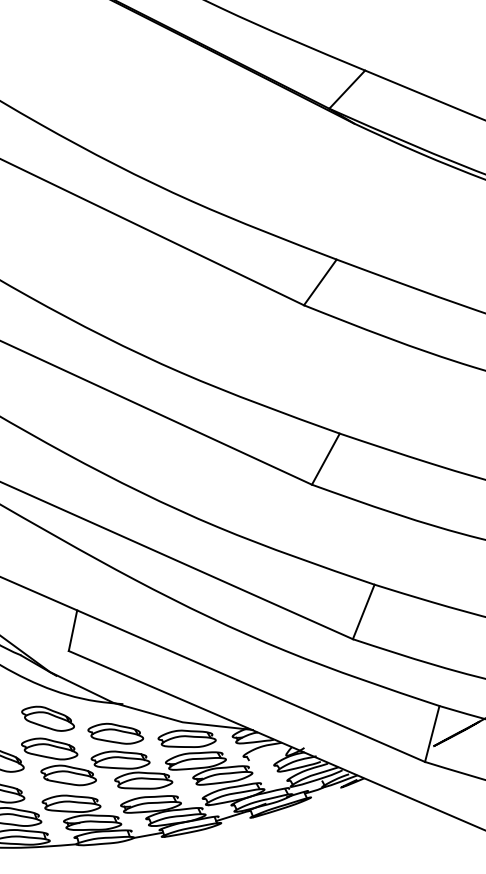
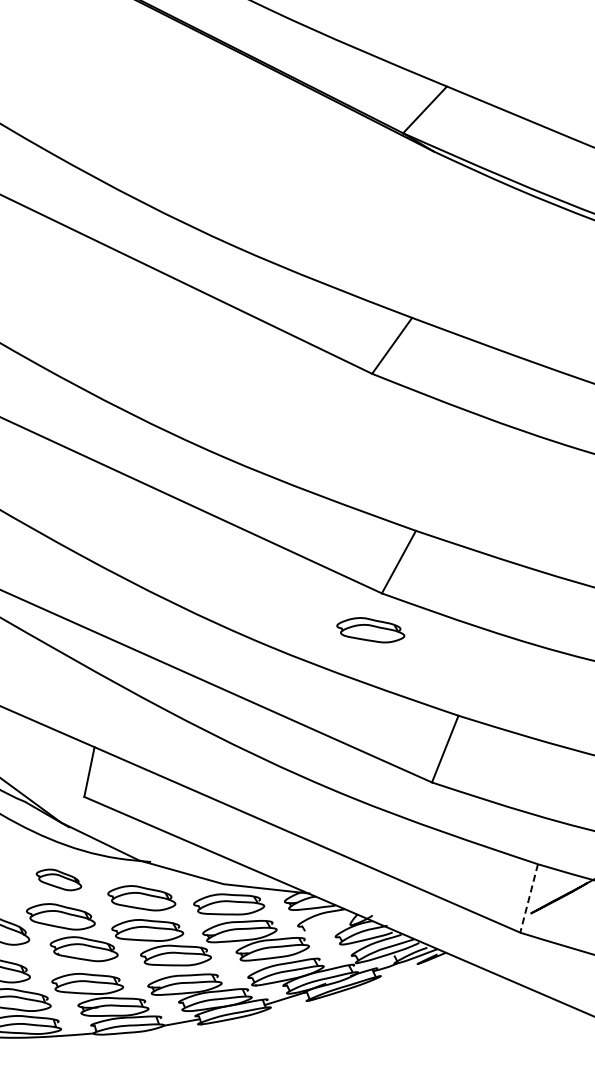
part: (302, 515) -> (370, 630), added
part: (47, 718) -> (58, 879), size x0.7
line: (432, 734) -> (529, 898), solid -> dashed

